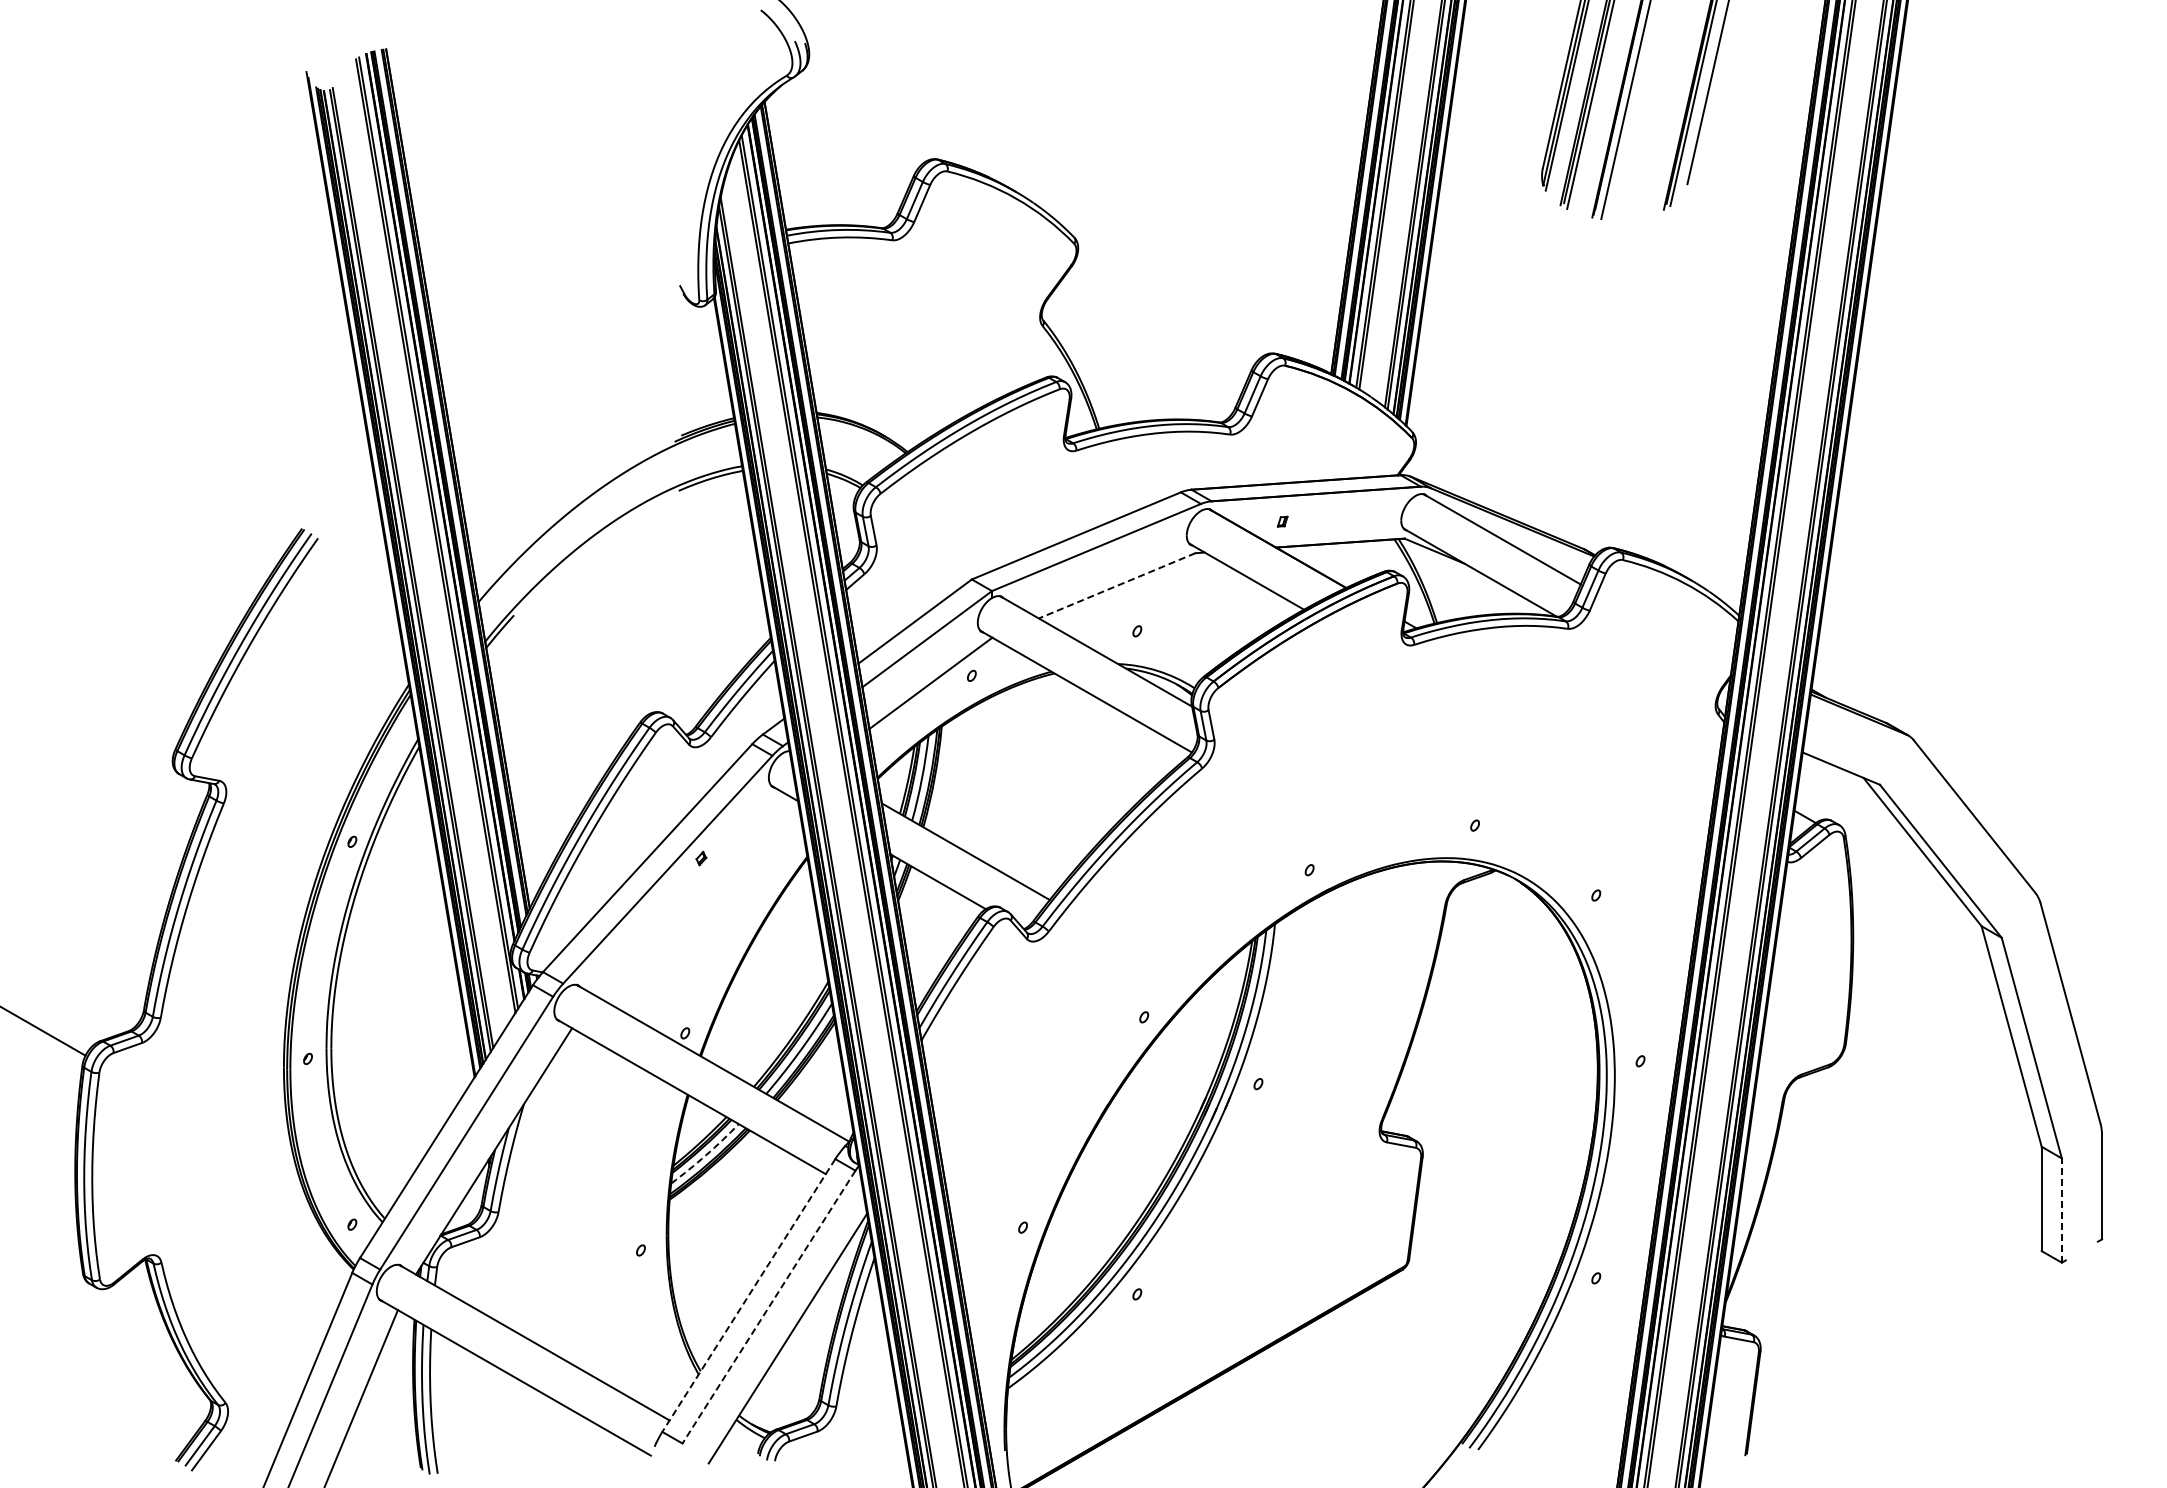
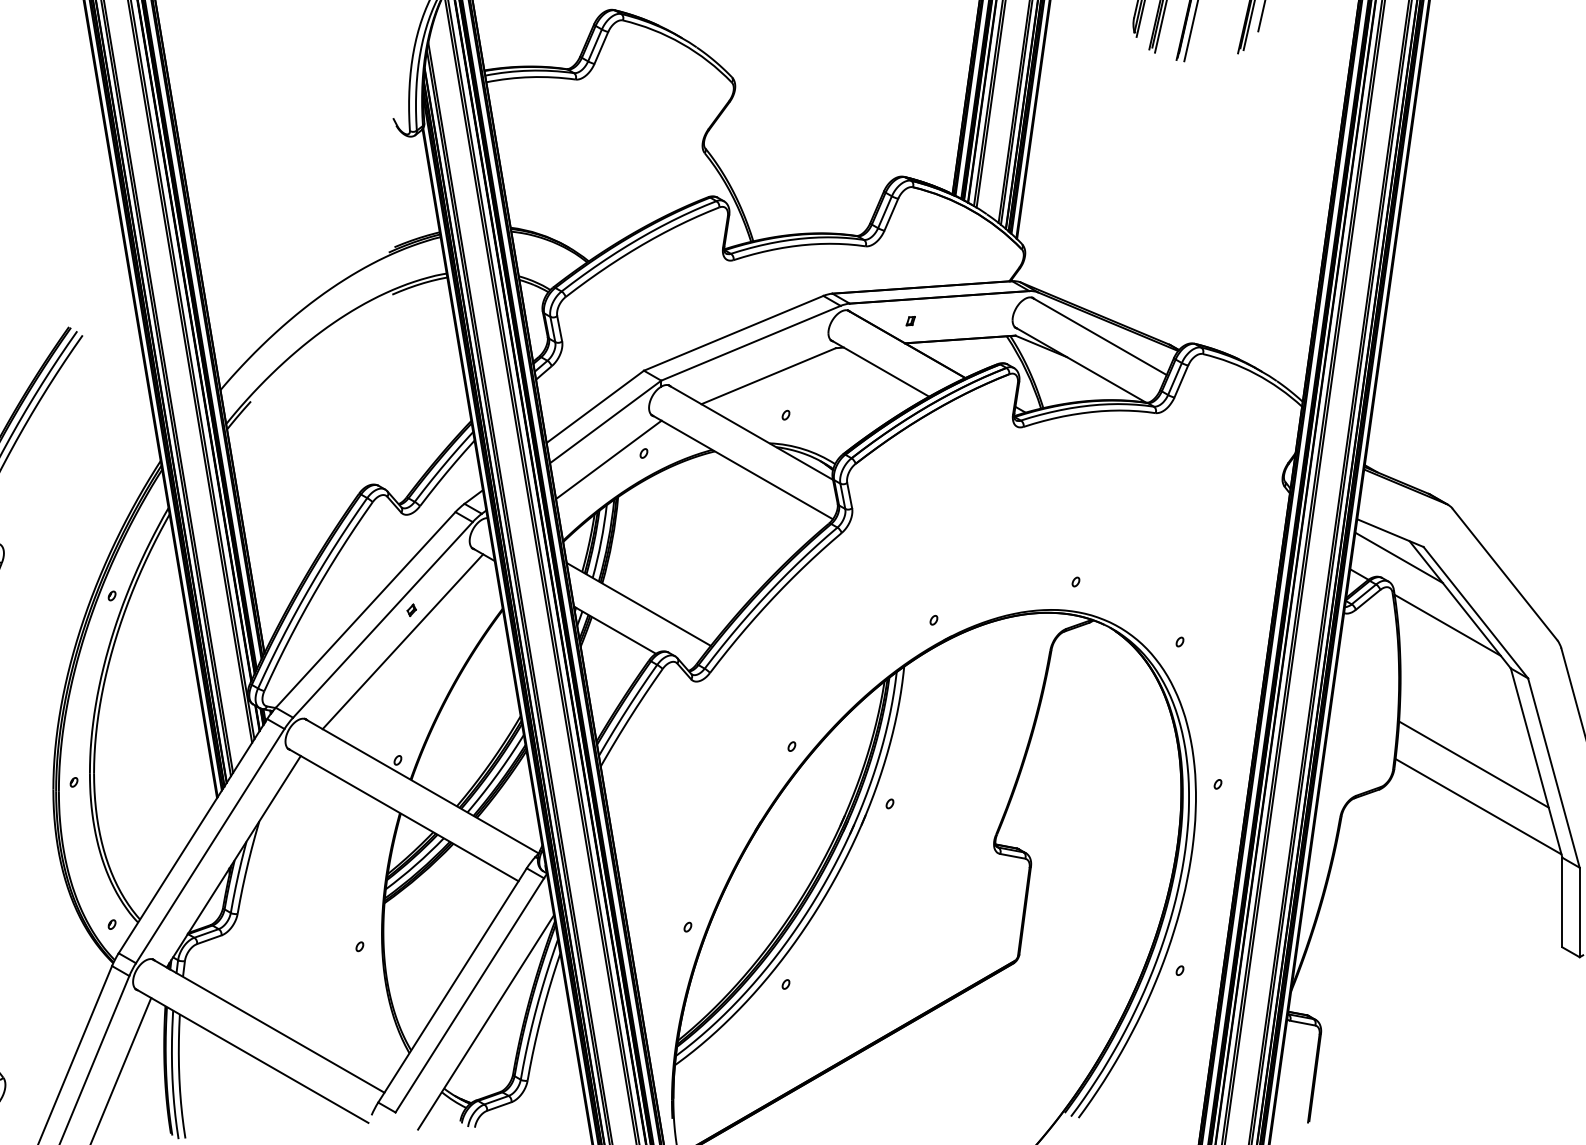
line: (1117, 585) -> (768, 375), dashed -> solid
line: (1851, 797) -> (1399, 557), added
line: (1907, 875) -> (1447, 624), added
line: (690, 894) -> (402, 641), added
line: (1938, 1038) -> (1473, 764), added
line: (1943, 1086) -> (1478, 806), added
arc: (706, 1155) -> (416, 865), dashed -> solid
line: (2061, 1210) -> (1579, 912), dashed -> solid
line: (748, 1295) -> (452, 985), dashed -> solid
line: (768, 1307) -> (469, 995), dashed -> solid

